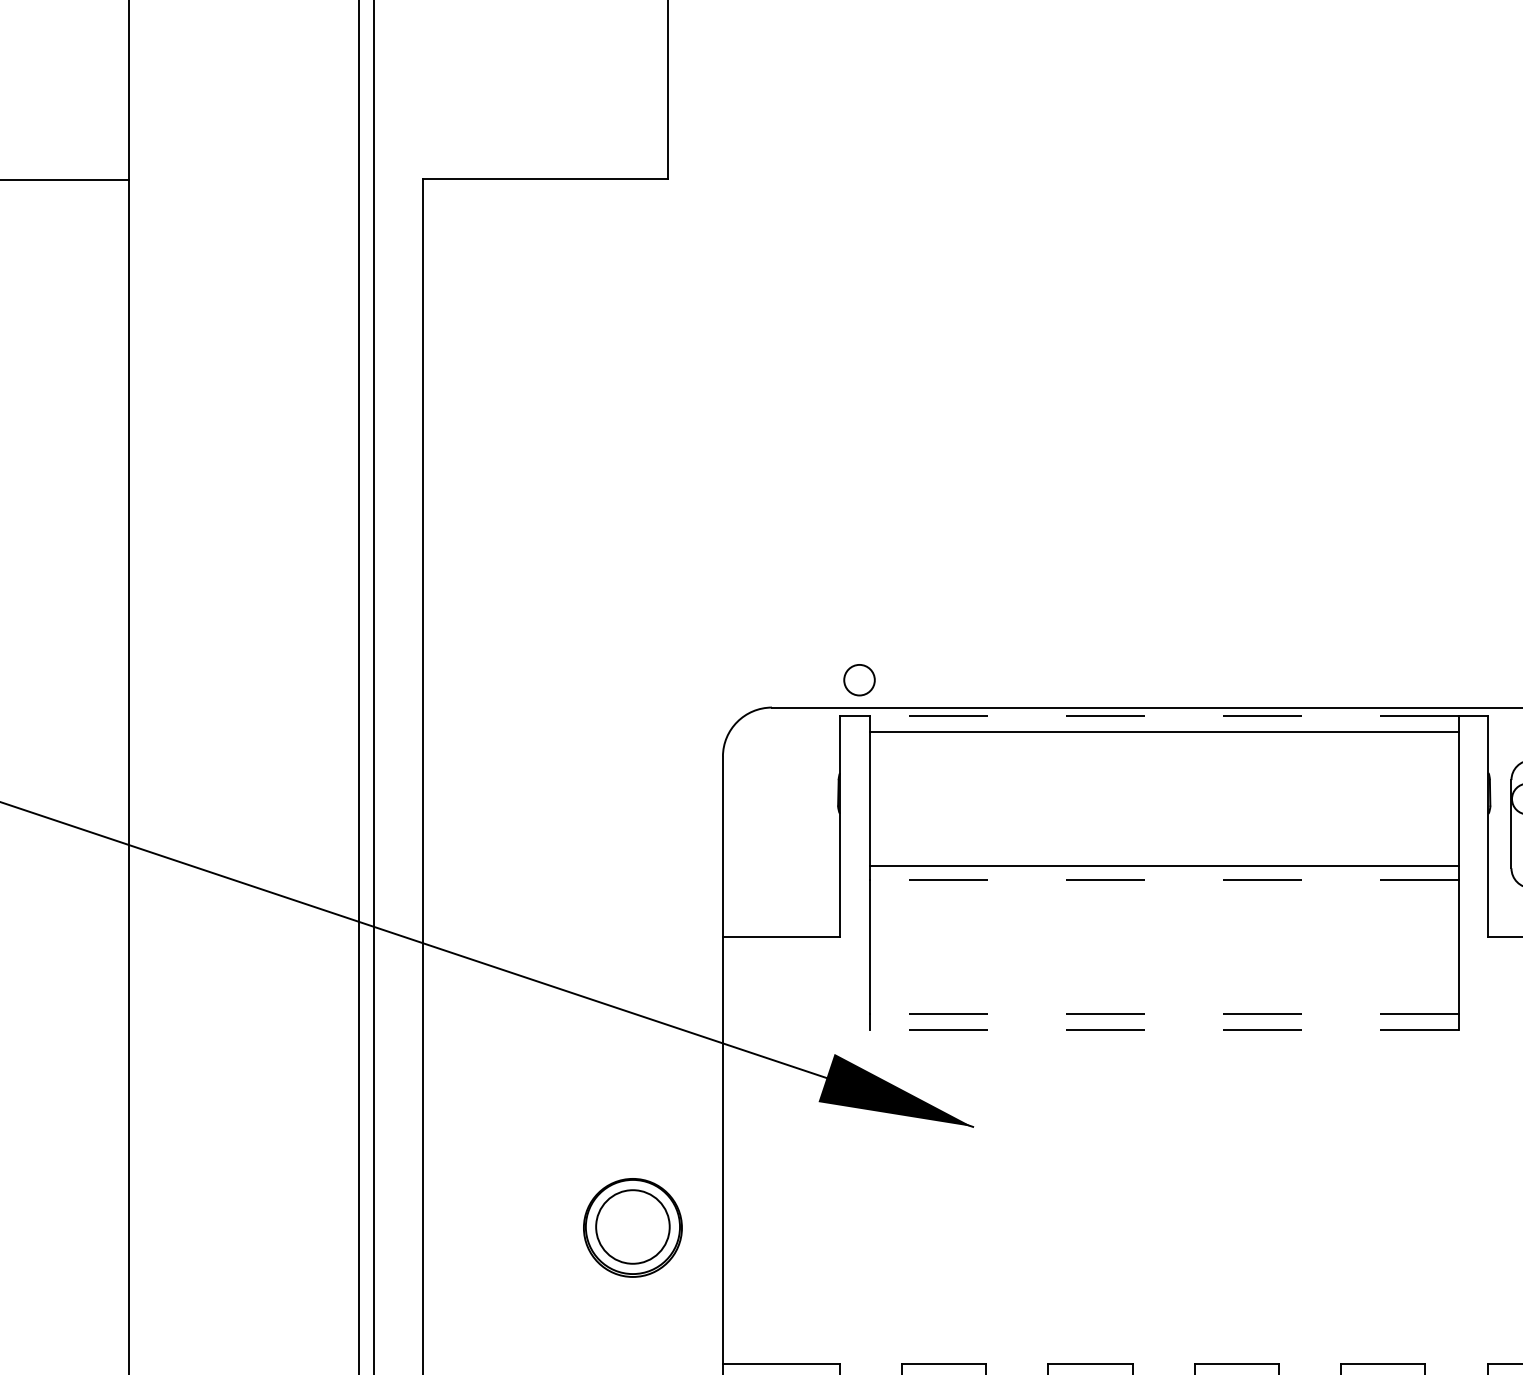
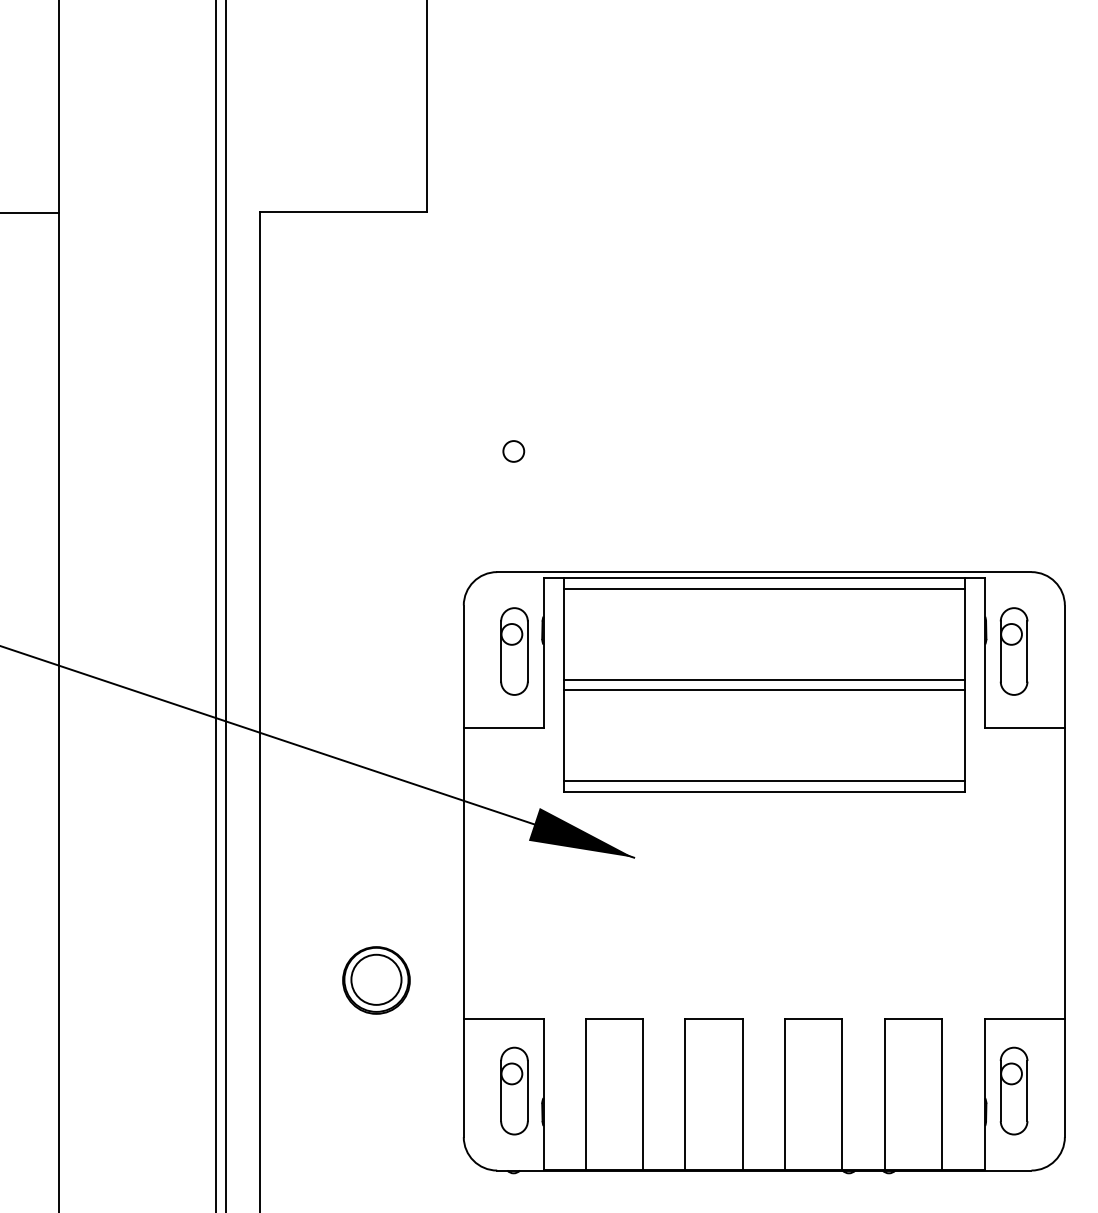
circle: (859, 680) -> (513, 451), moved
line: (1163, 716) -> (763, 578), dashed -> solid
part: (797, 824) -> (514, 651), added
line: (1163, 879) -> (763, 689), dashed -> solid
line: (1163, 1013) -> (763, 780), dashed -> solid
line: (1163, 1029) -> (763, 791), dashed -> solid
part: (632, 1227) -> (376, 980), moved

